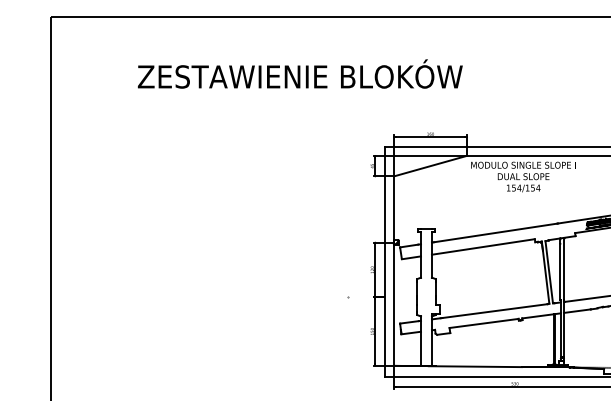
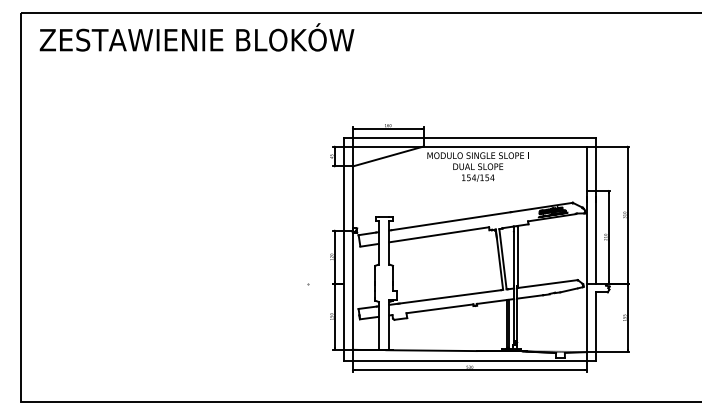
text: (299, 74) -> (196, 37), moved

